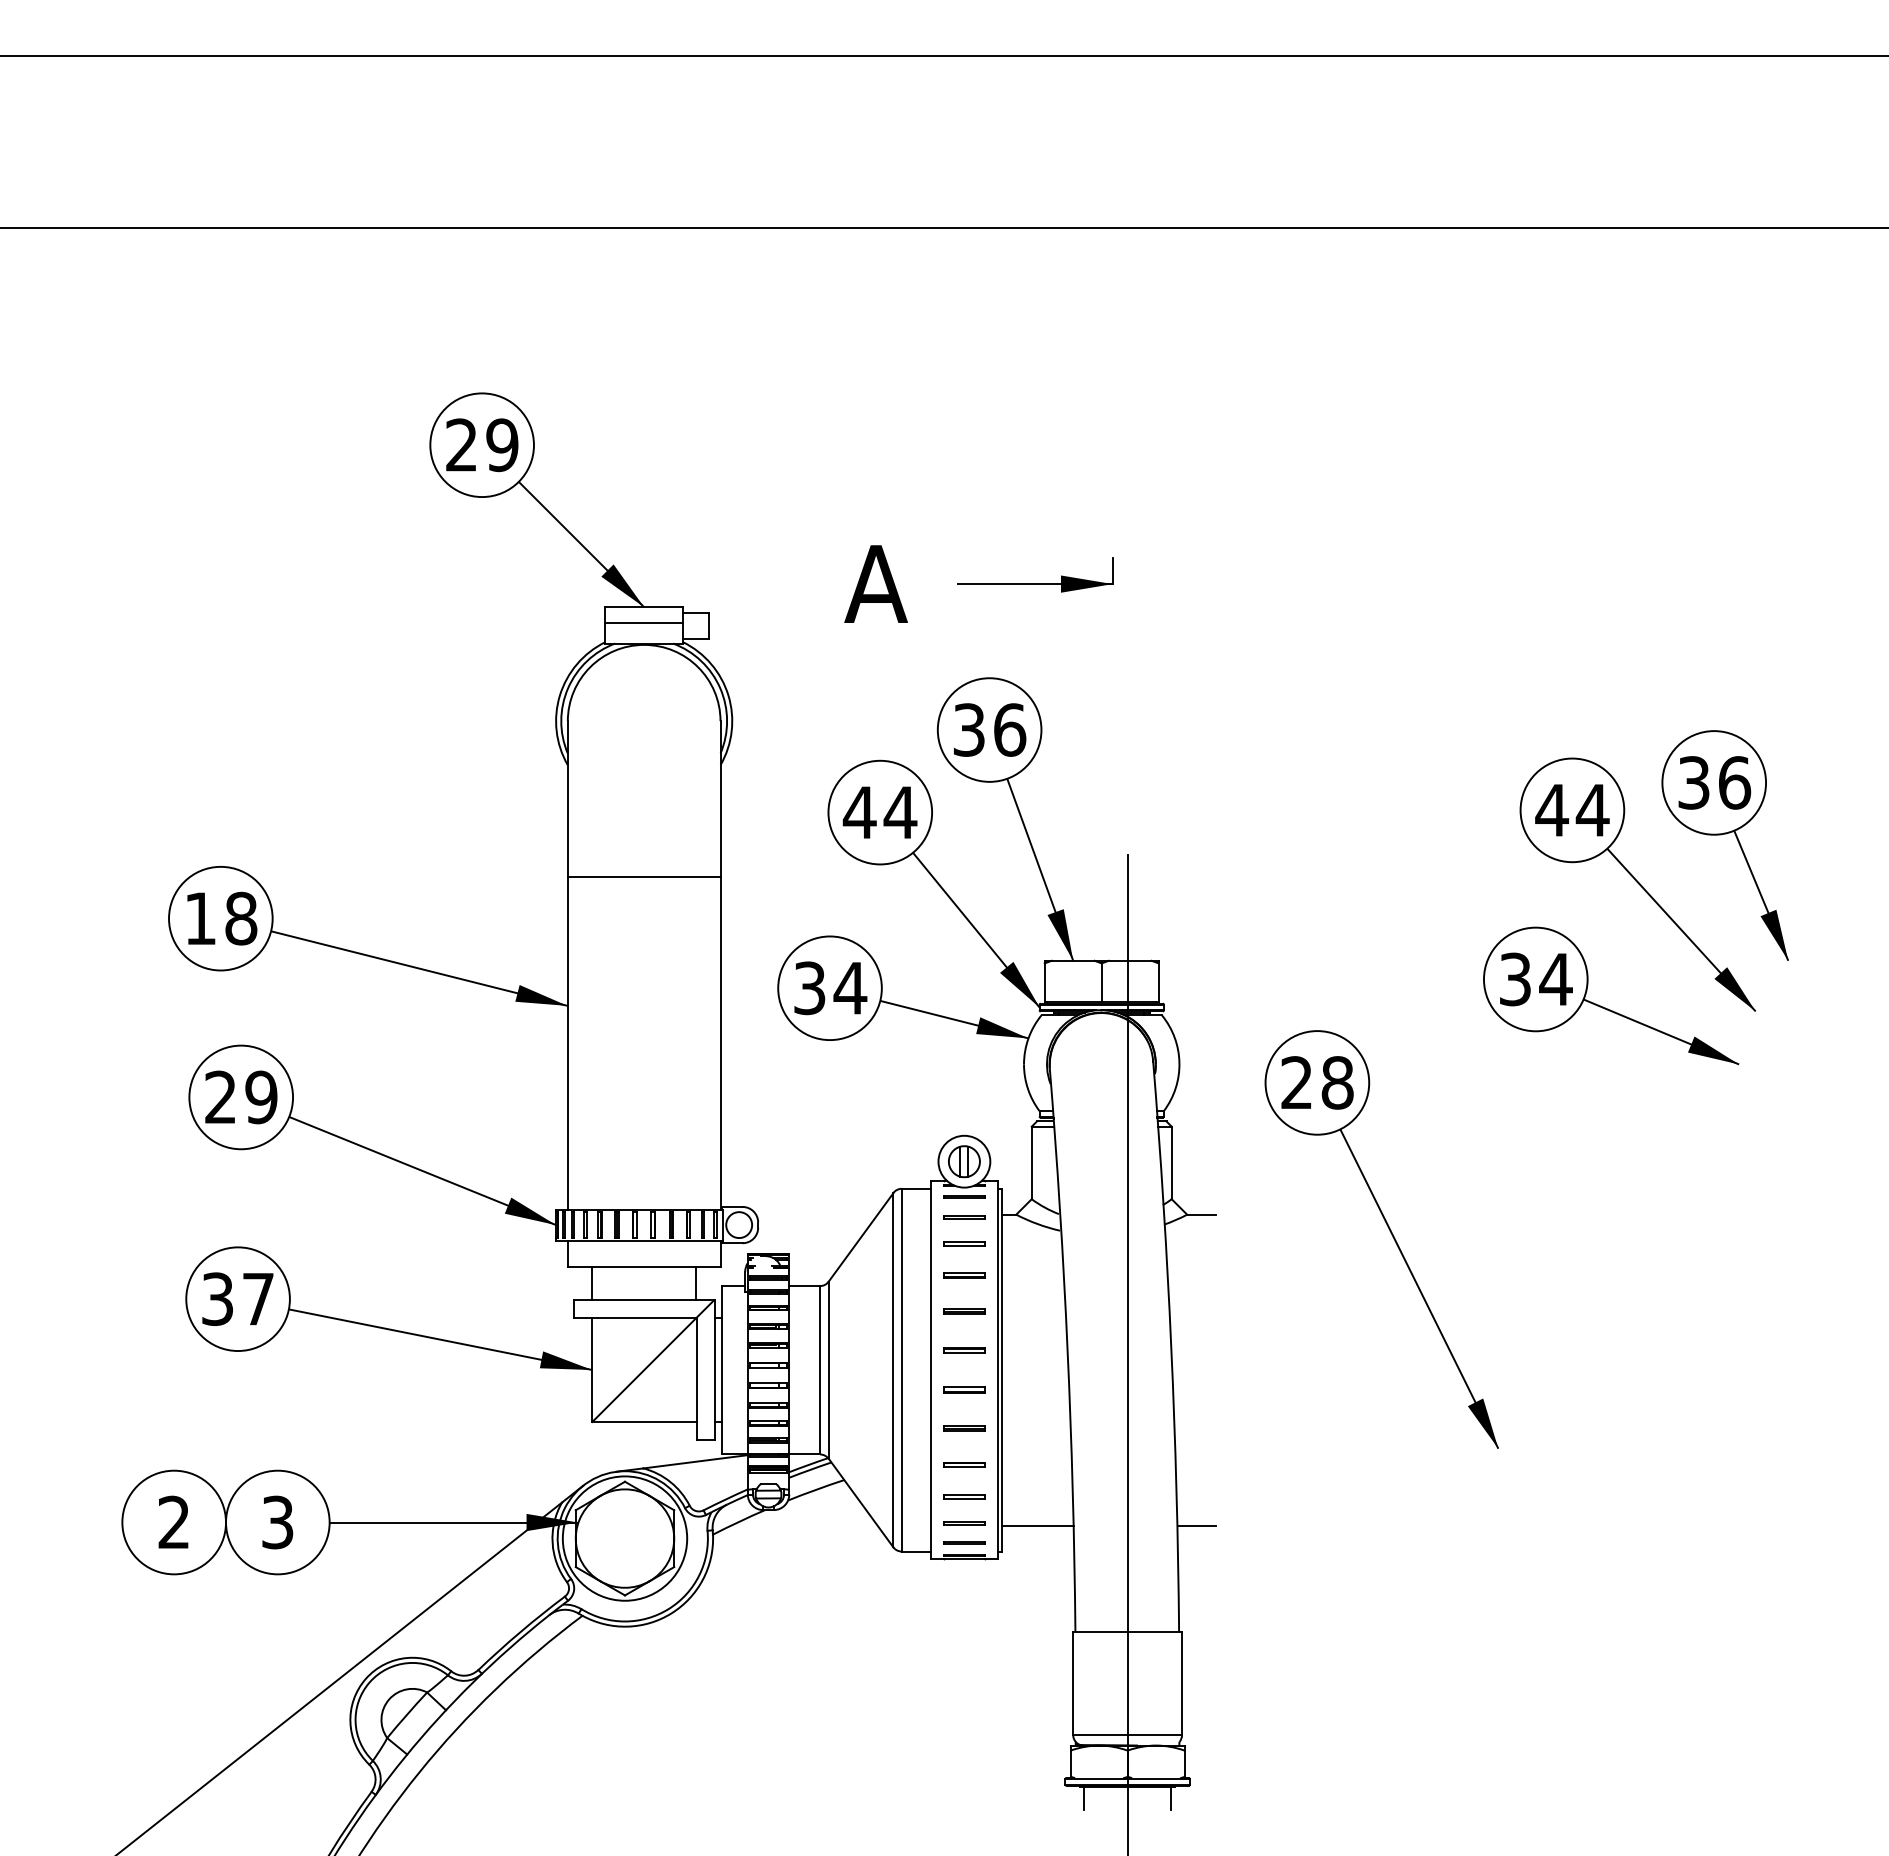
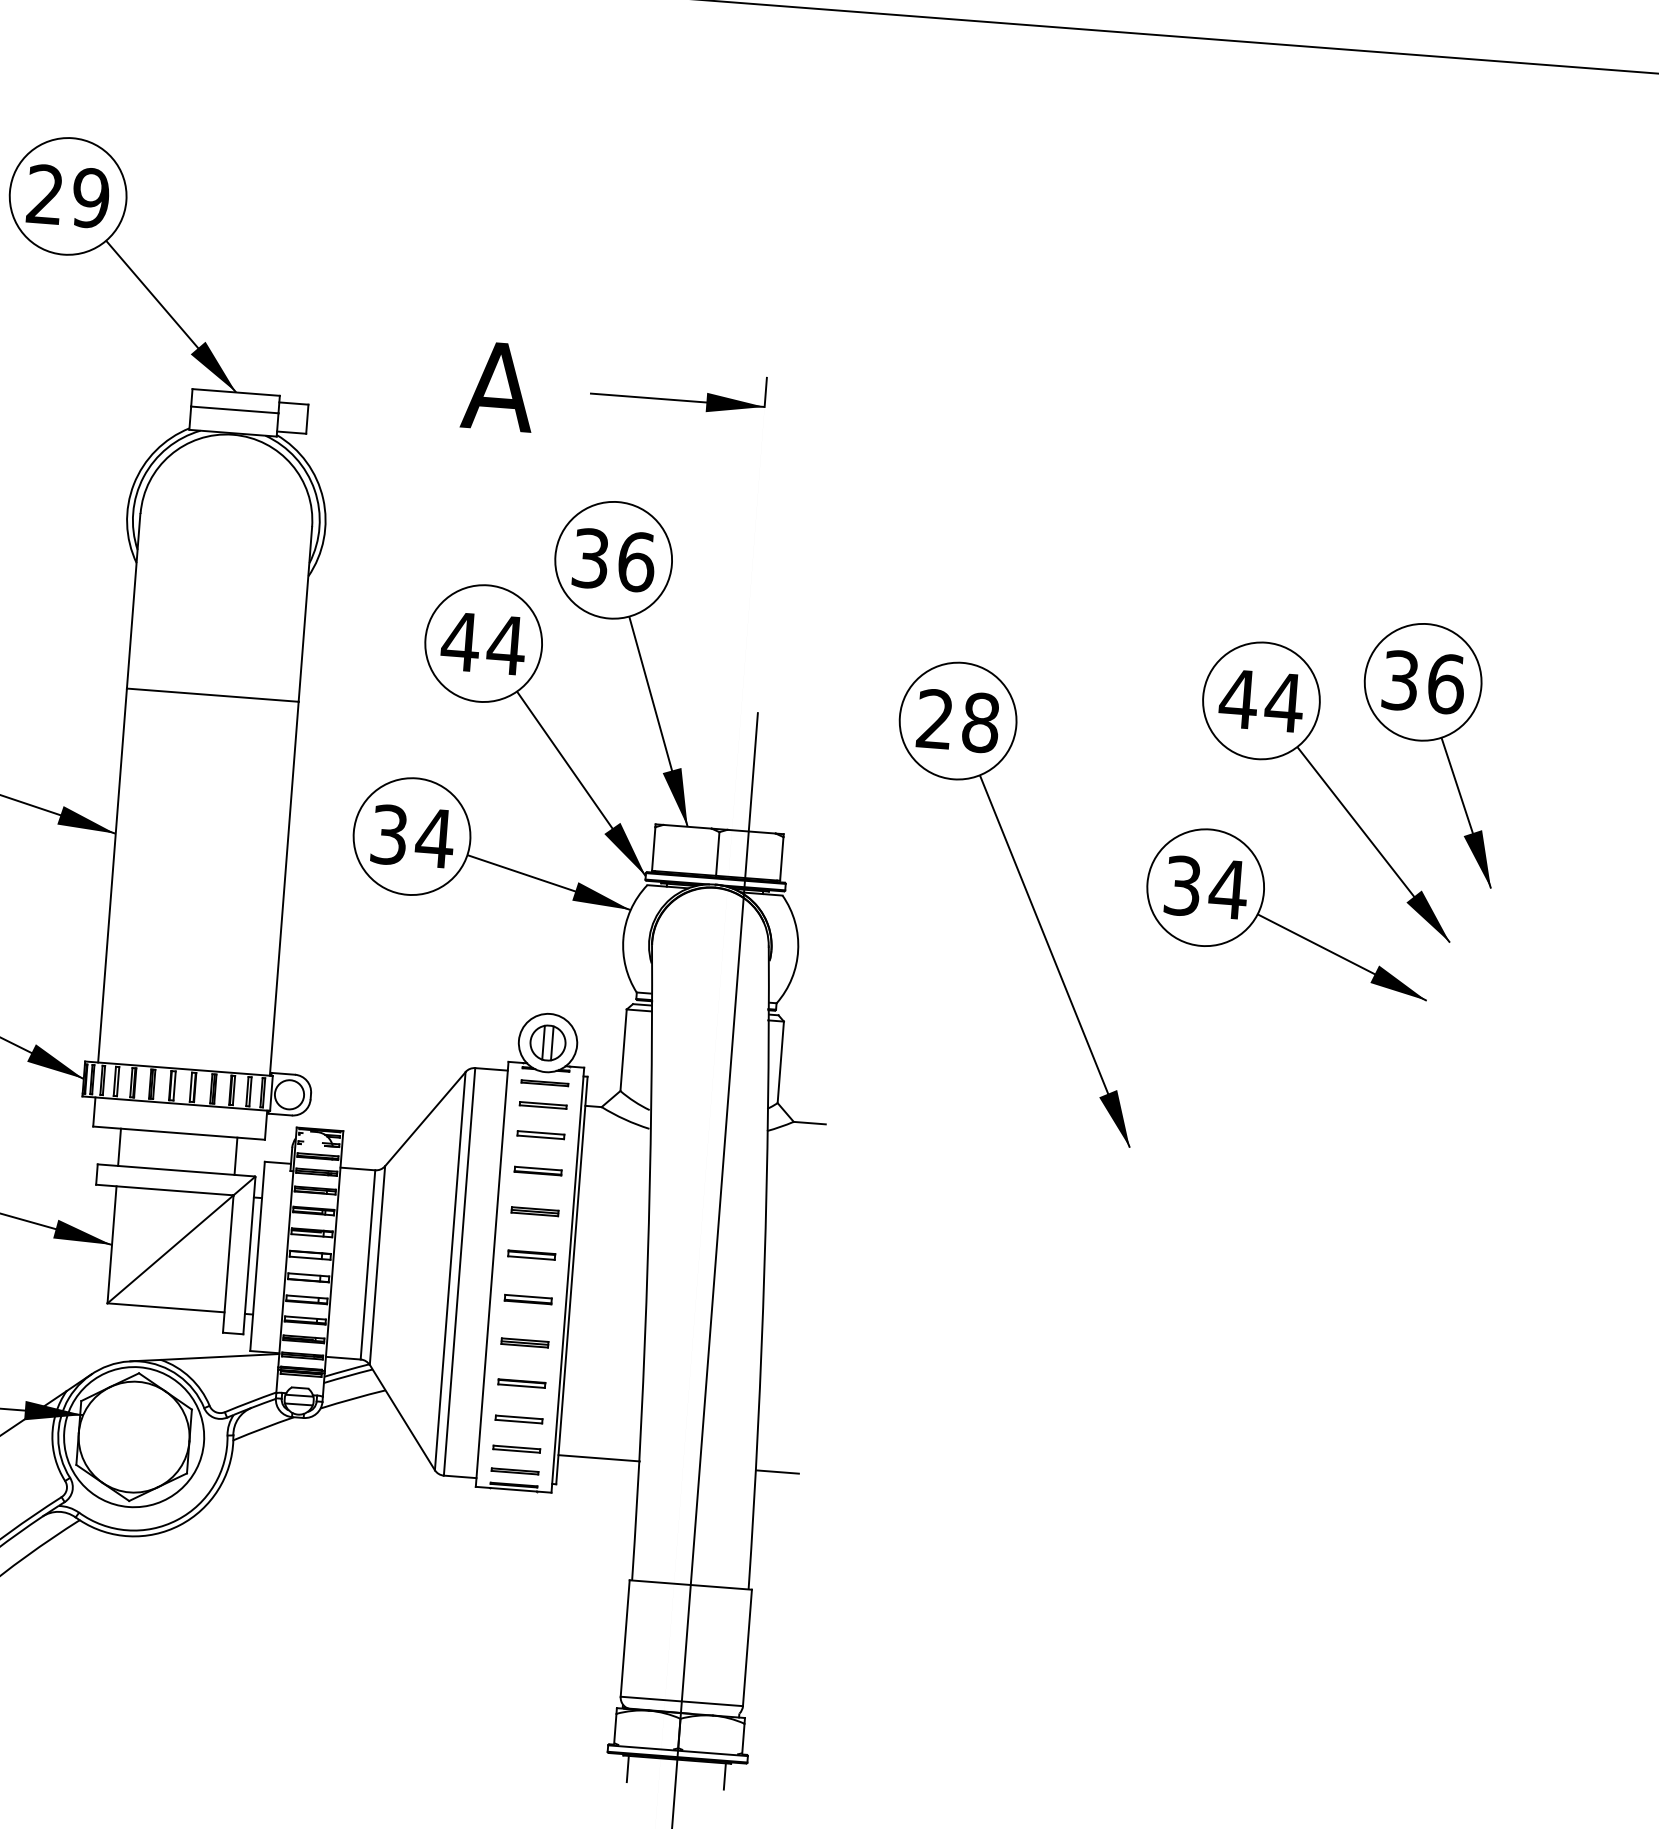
part: (1391, 1235) -> (1028, 898), moved

